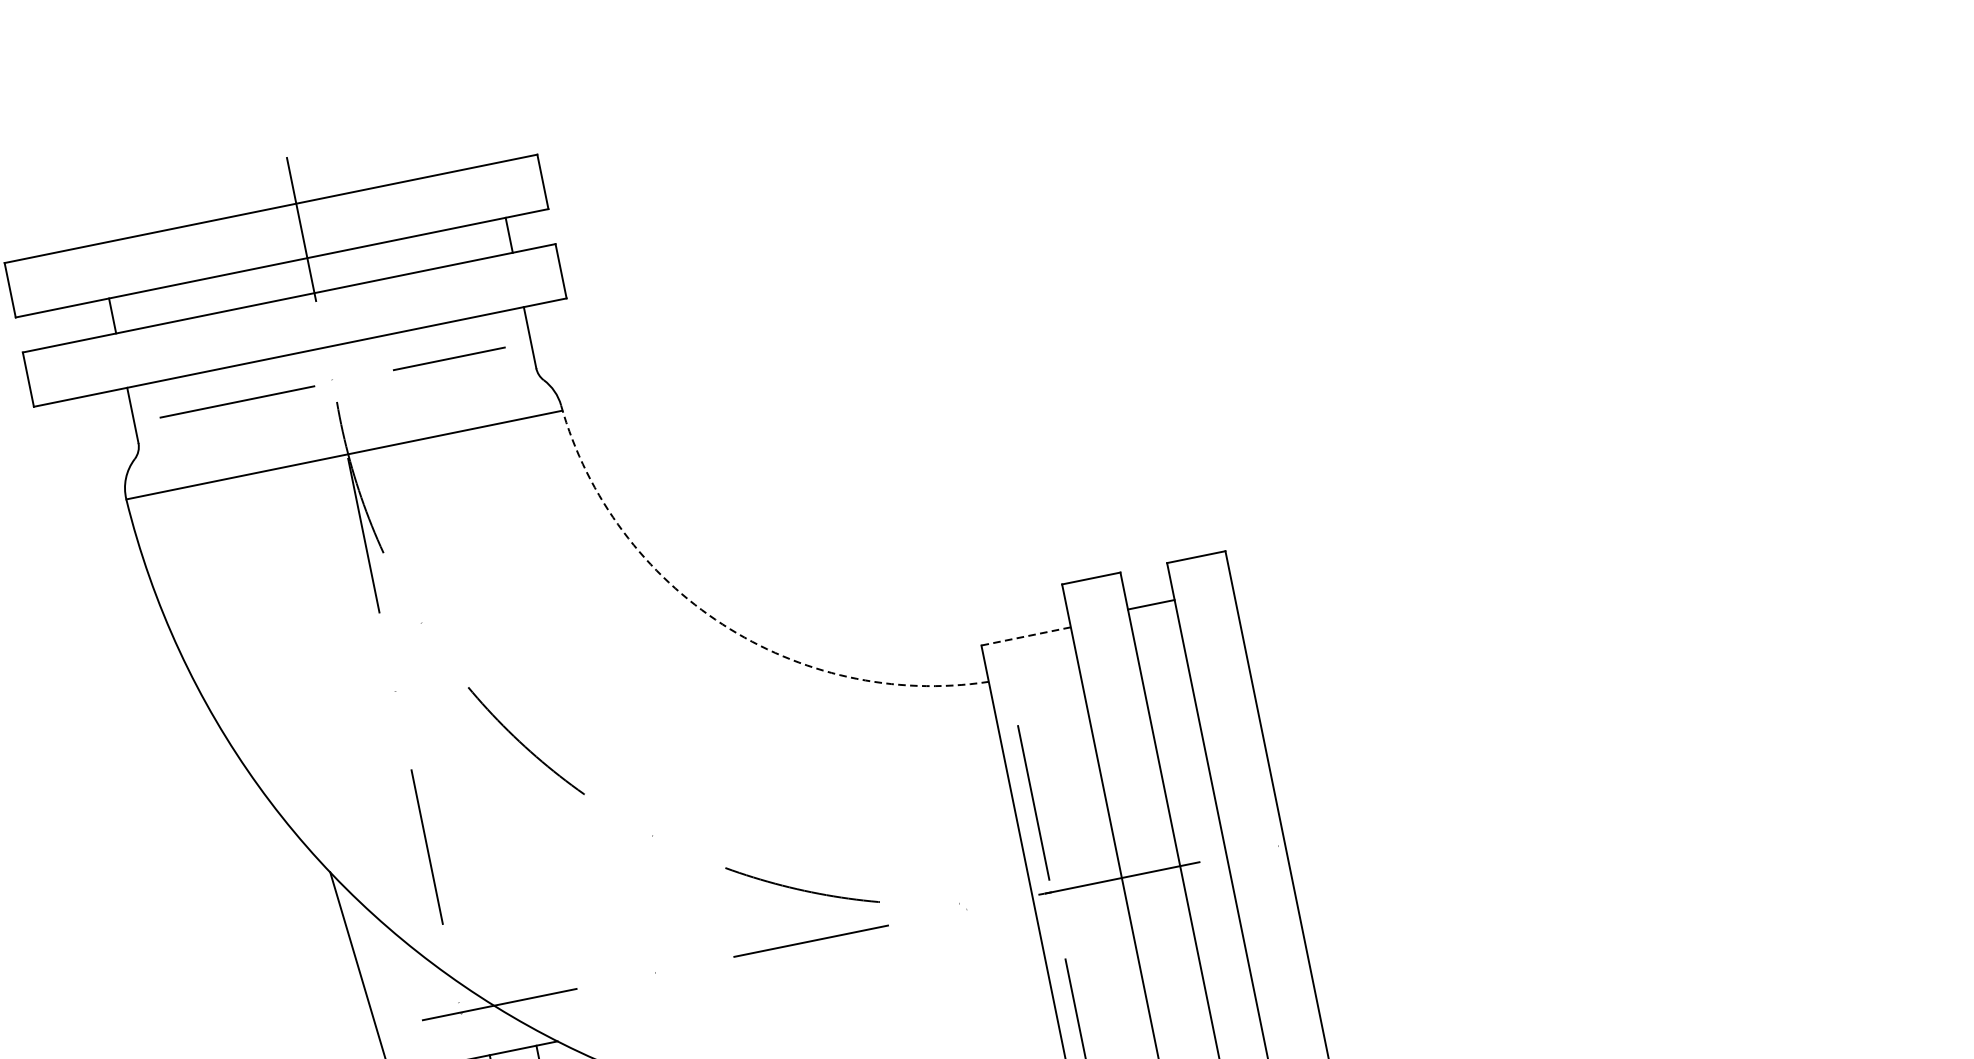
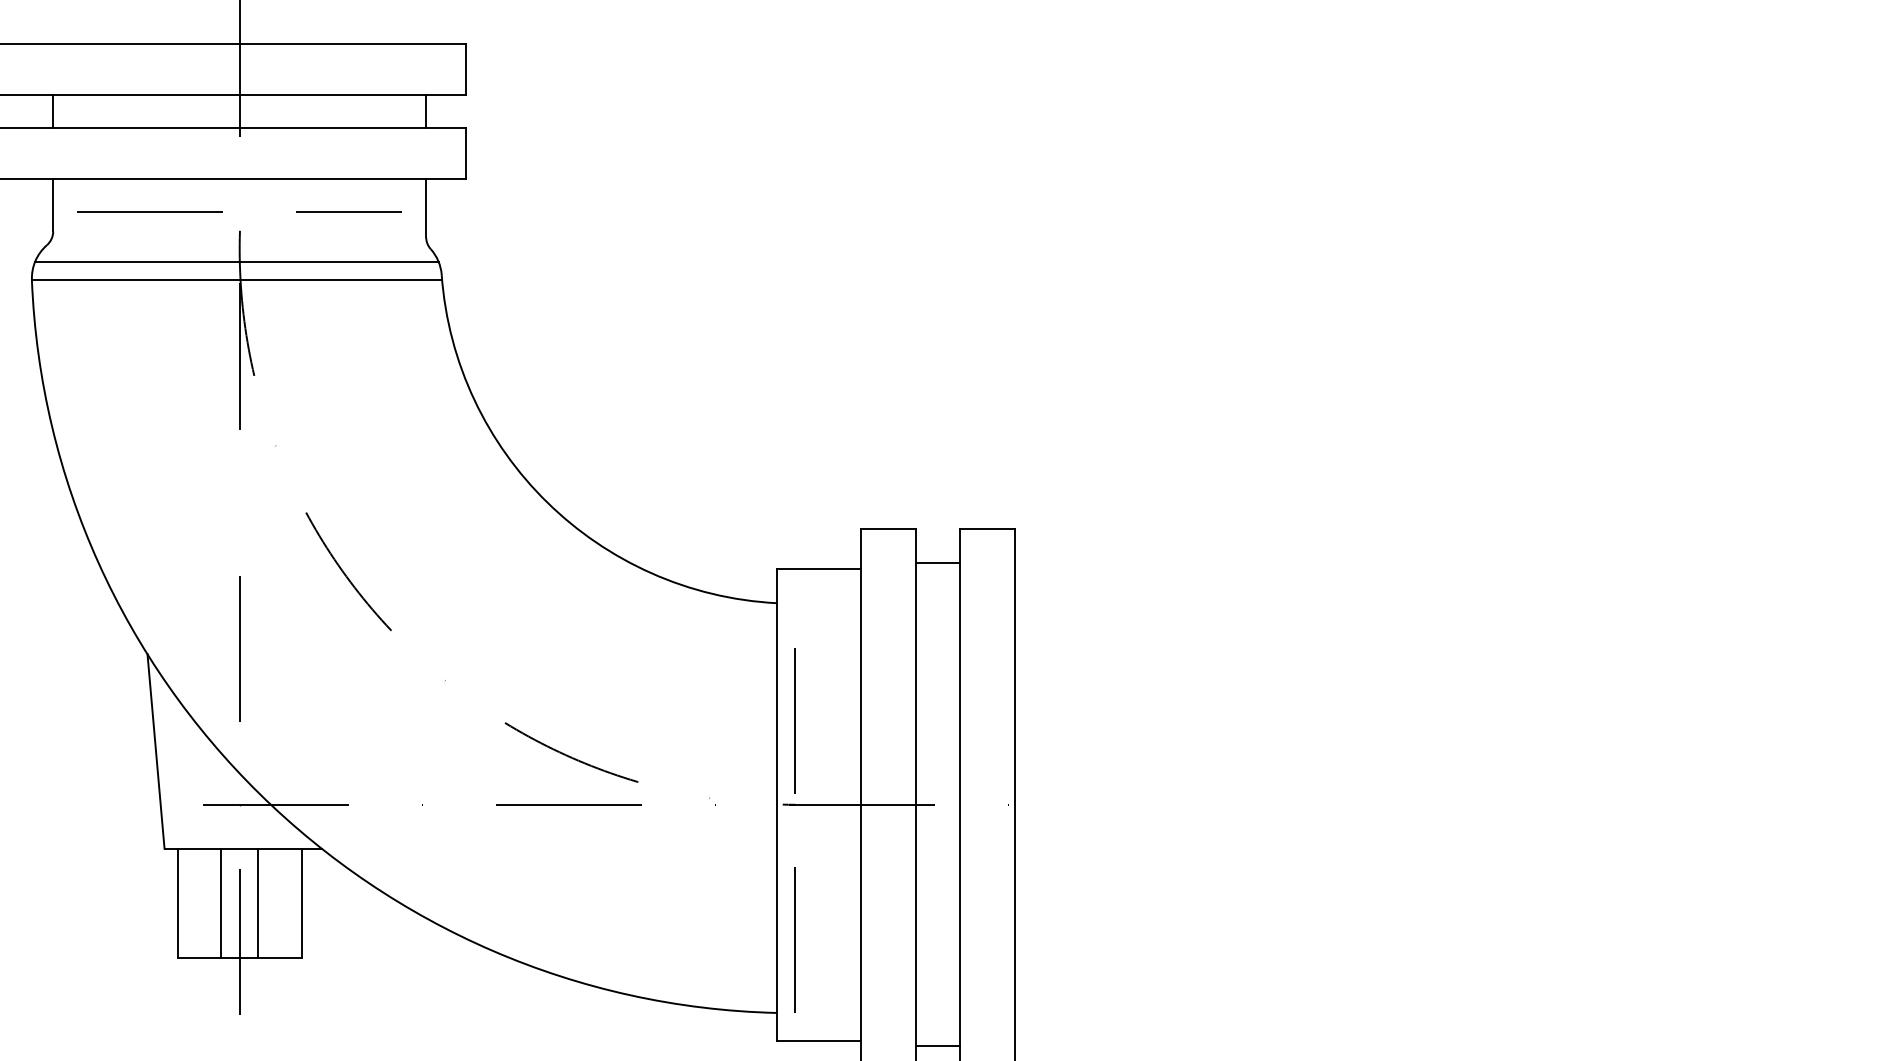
line: (339, 435) -> (236, 261), added
arc: (722, 624) -> (547, 502), dashed -> solid
line: (1025, 637) -> (818, 569), dashed -> solid

